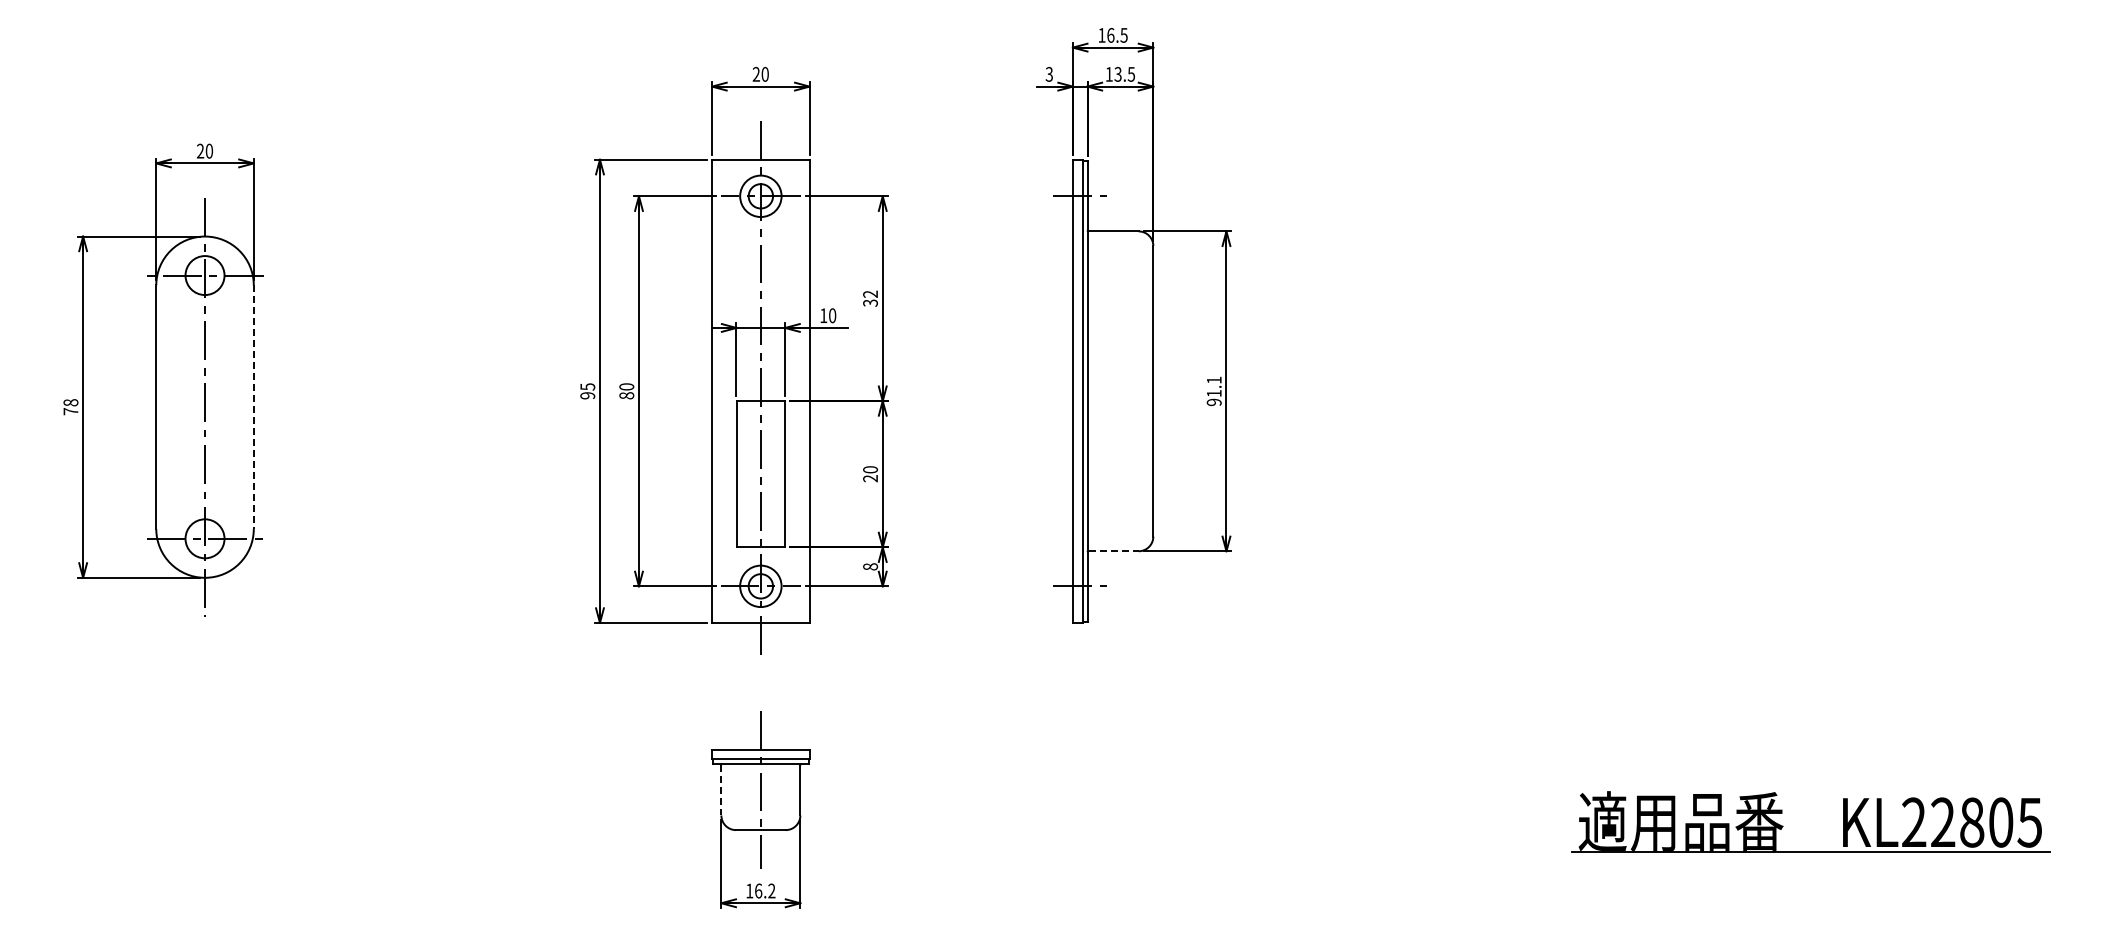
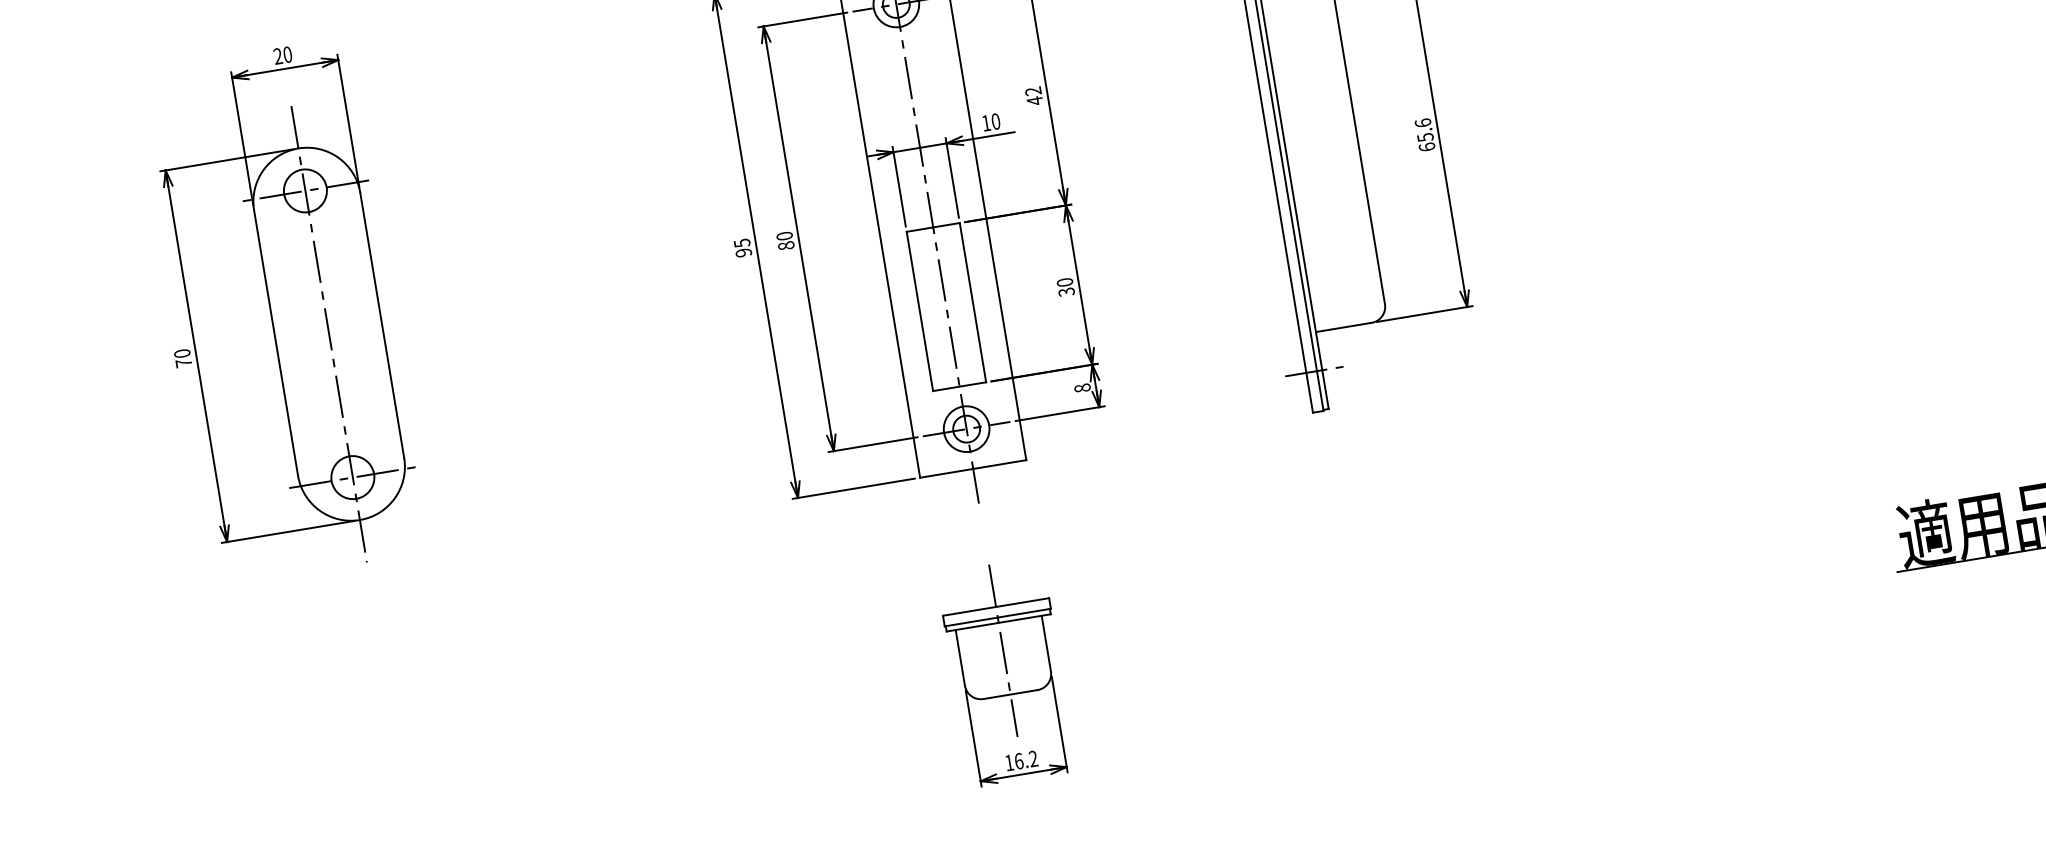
text: (870, 303) -> (1035, 101), 32 -> 42
text: (1213, 391) -> (1424, 135), 91.1 -> 65.6
text: (71, 402) -> (182, 353), 78 -> 70
line: (253, 407) -> (381, 325), dashed -> solid
text: (871, 478) -> (1067, 291), 20 -> 30
line: (1114, 551) -> (1345, 327), dashed -> solid
line: (721, 790) -> (960, 658), dashed -> solid

